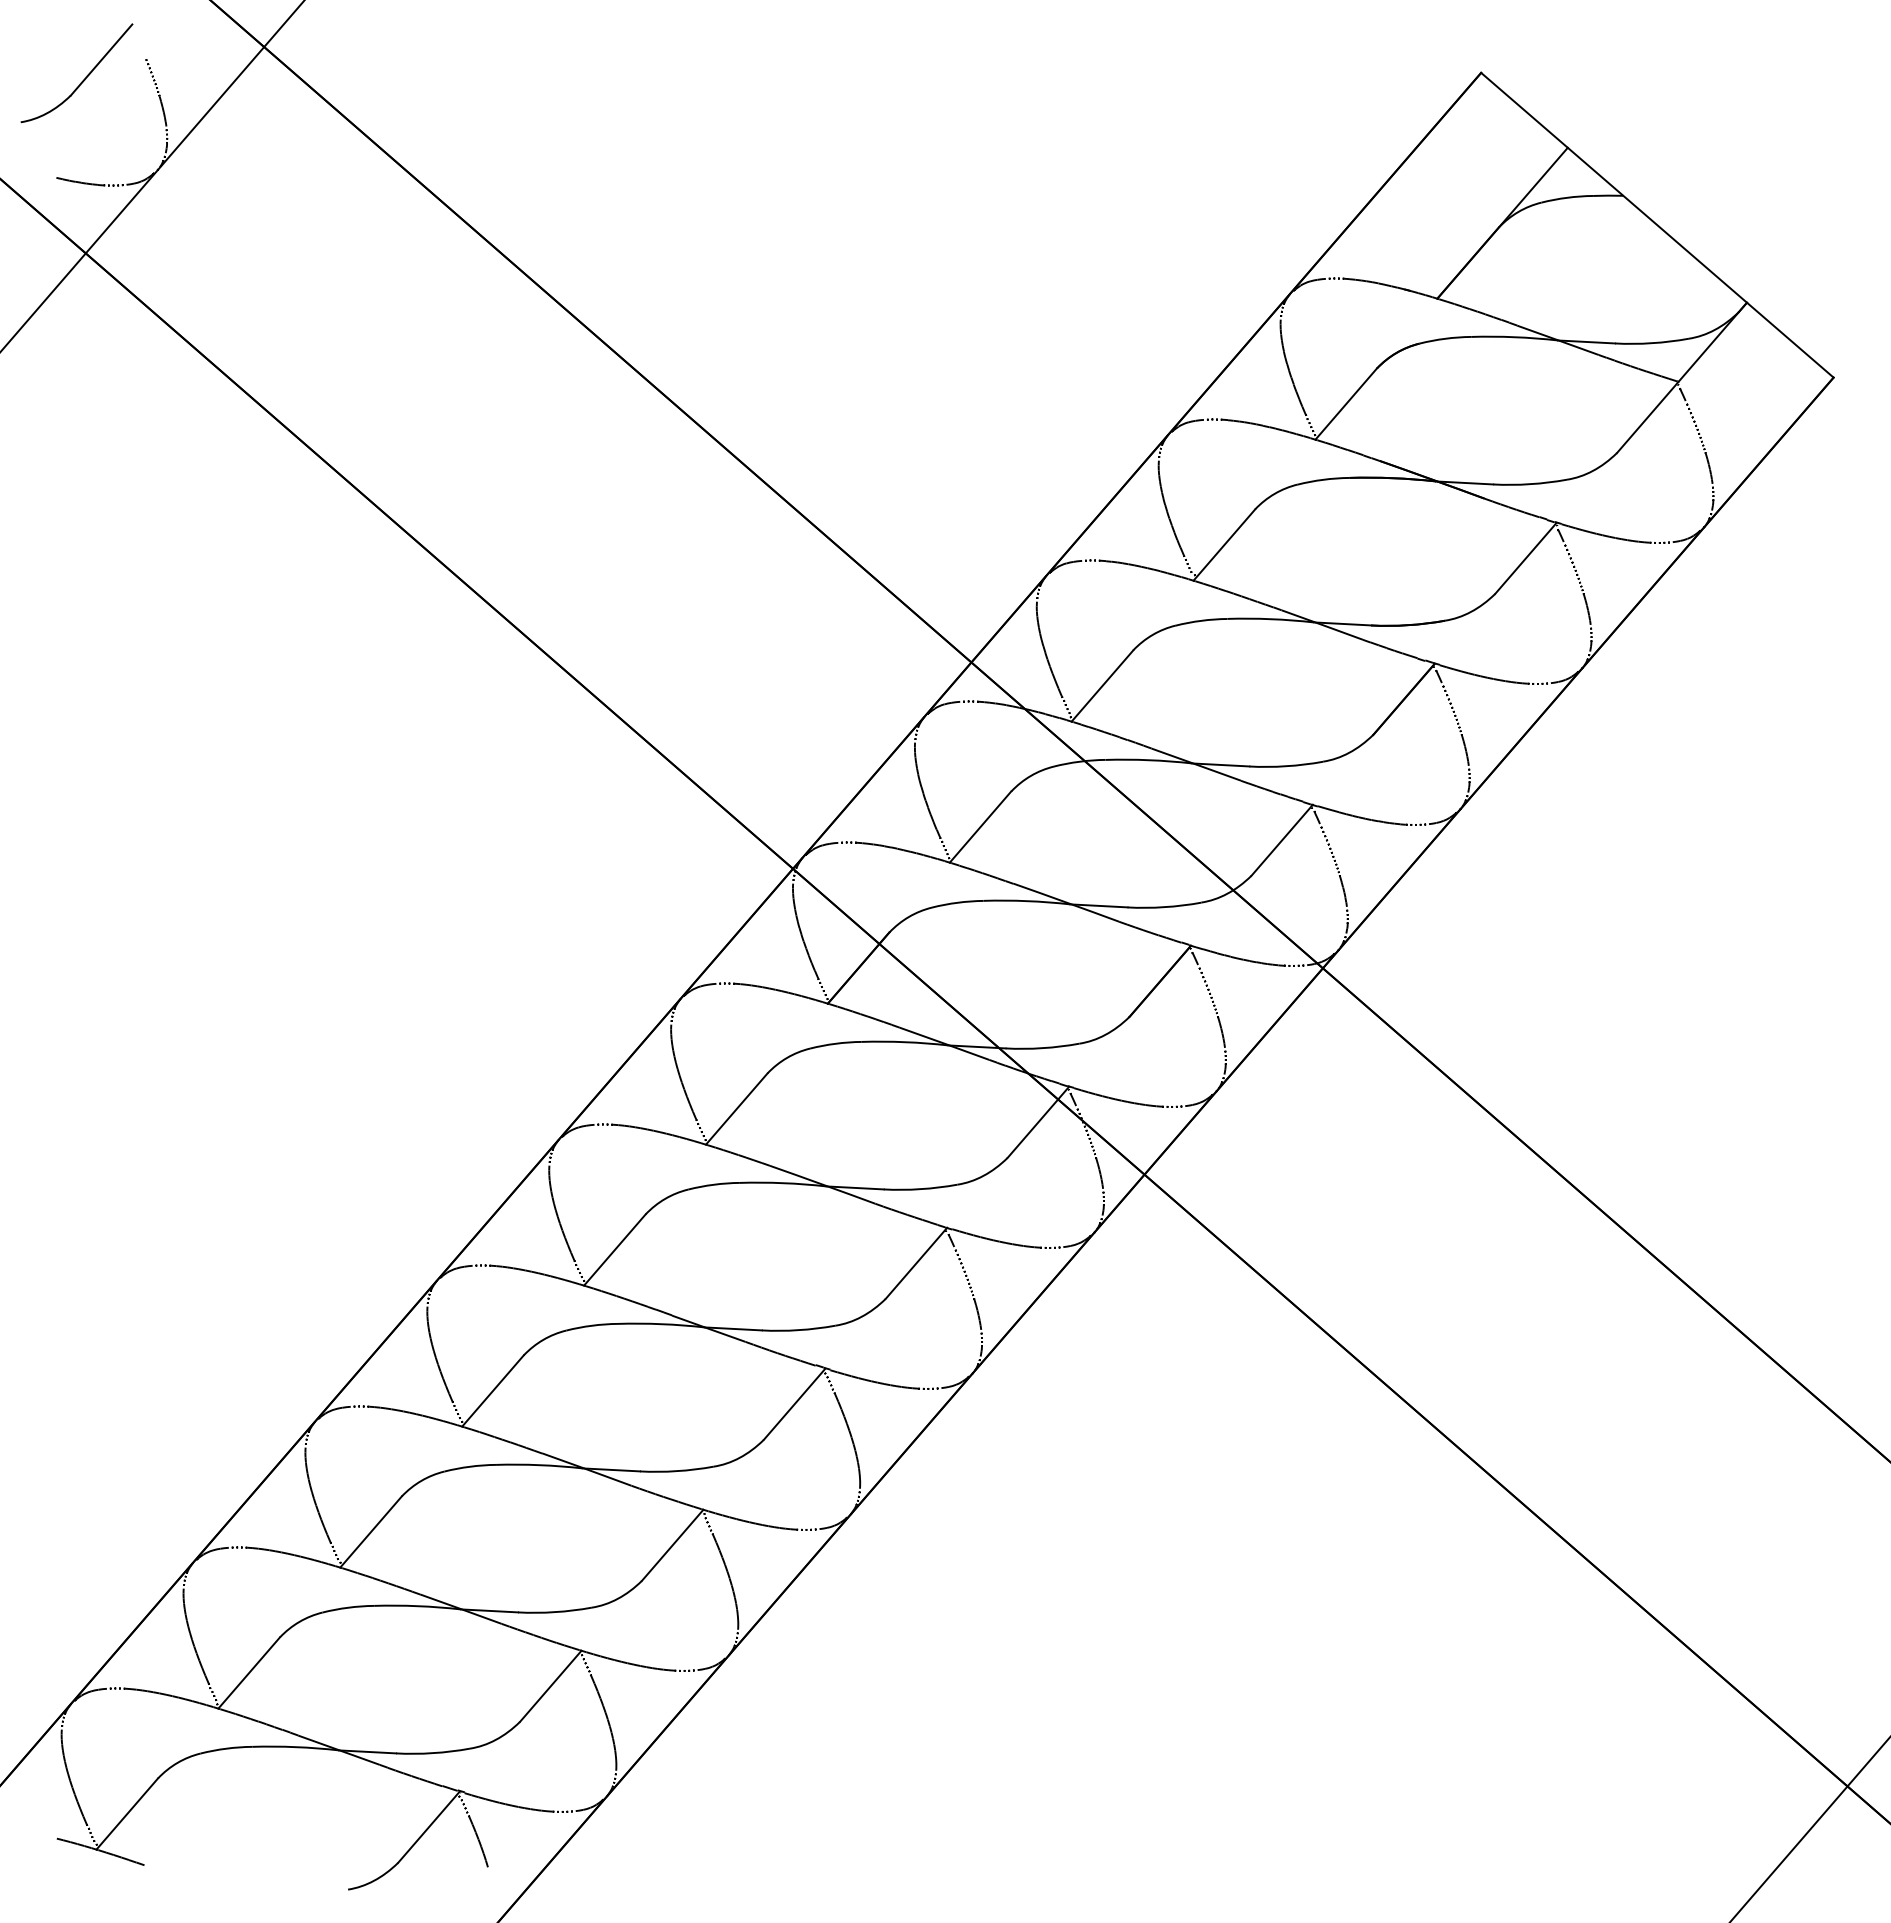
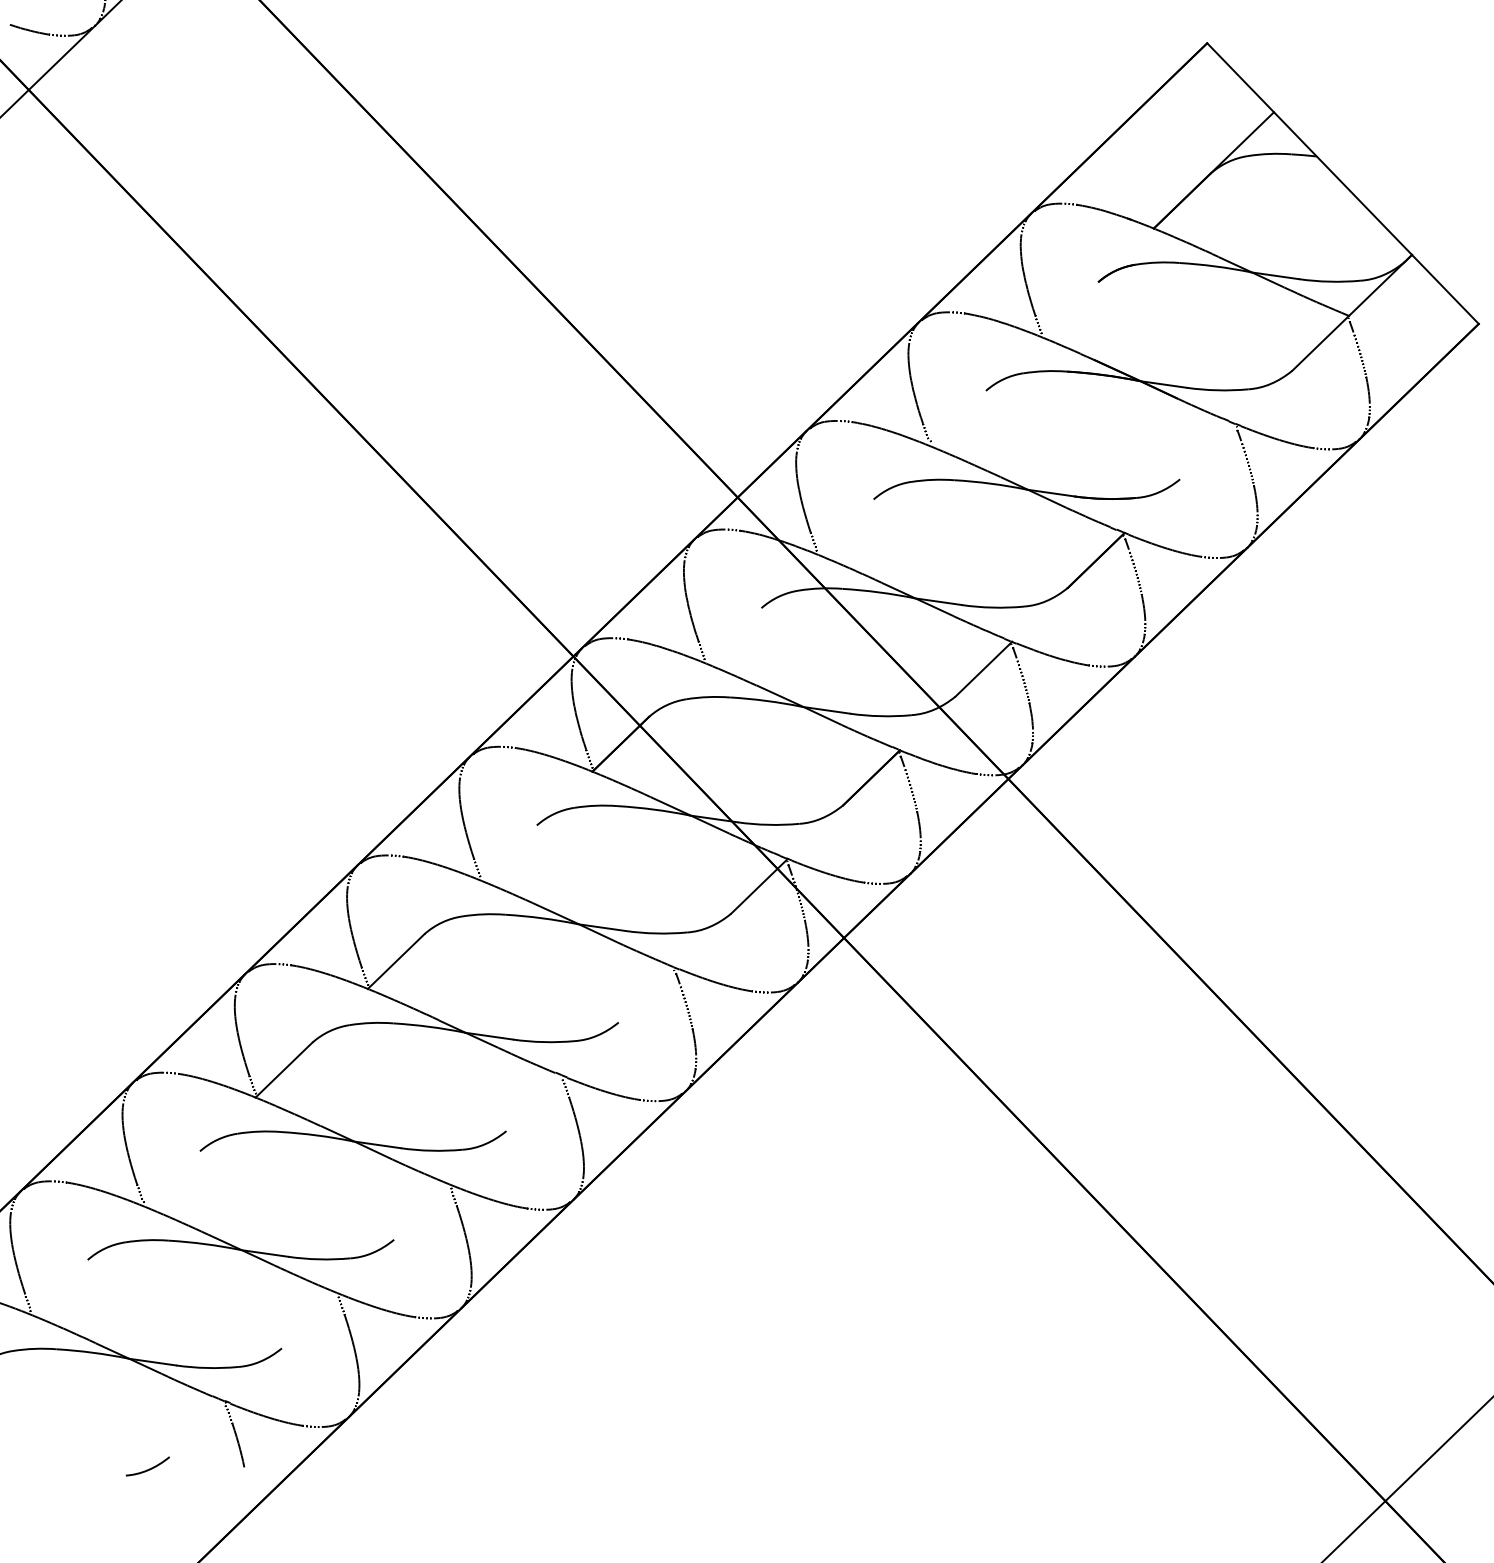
line: (1345, 403) -> (1069, 309), removed
line: (1224, 544) -> (957, 417), removed
line: (1525, 557) -> (1208, 451), removed
line: (1102, 685) -> (845, 526), removed
line: (980, 826) -> (733, 635), removed
line: (736, 1108) -> (508, 852), removed
line: (916, 1262) -> (647, 994), removed
line: (794, 1403) -> (534, 1103), removed
line: (370, 1531) -> (171, 1178), removed
line: (672, 1544) -> (422, 1211), removed
line: (248, 1672) -> (58, 1286), removed
line: (550, 1685) -> (310, 1320), removed
line: (428, 1826) -> (197, 1428), removed

